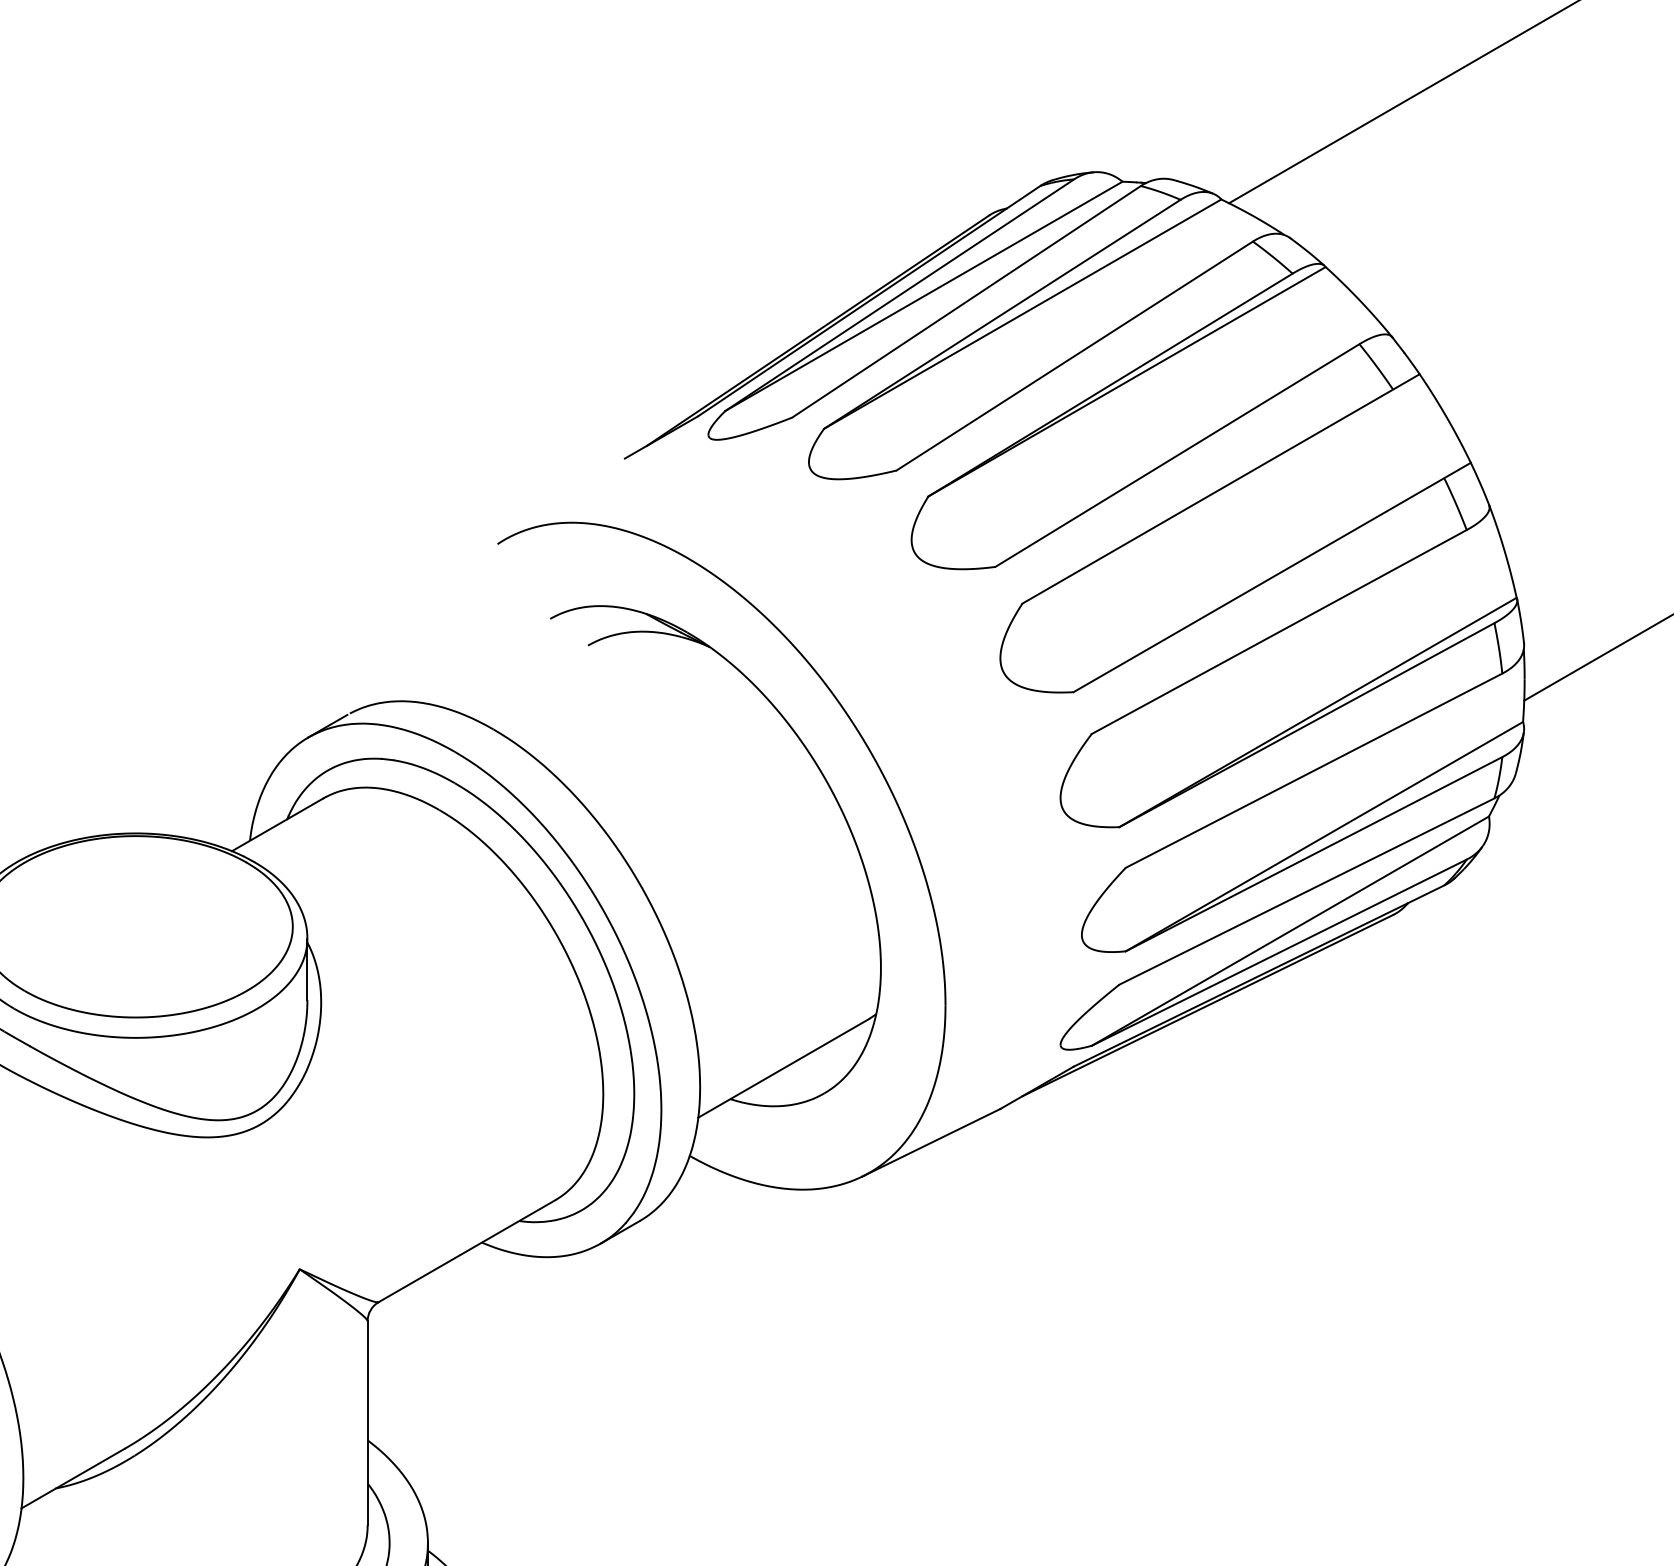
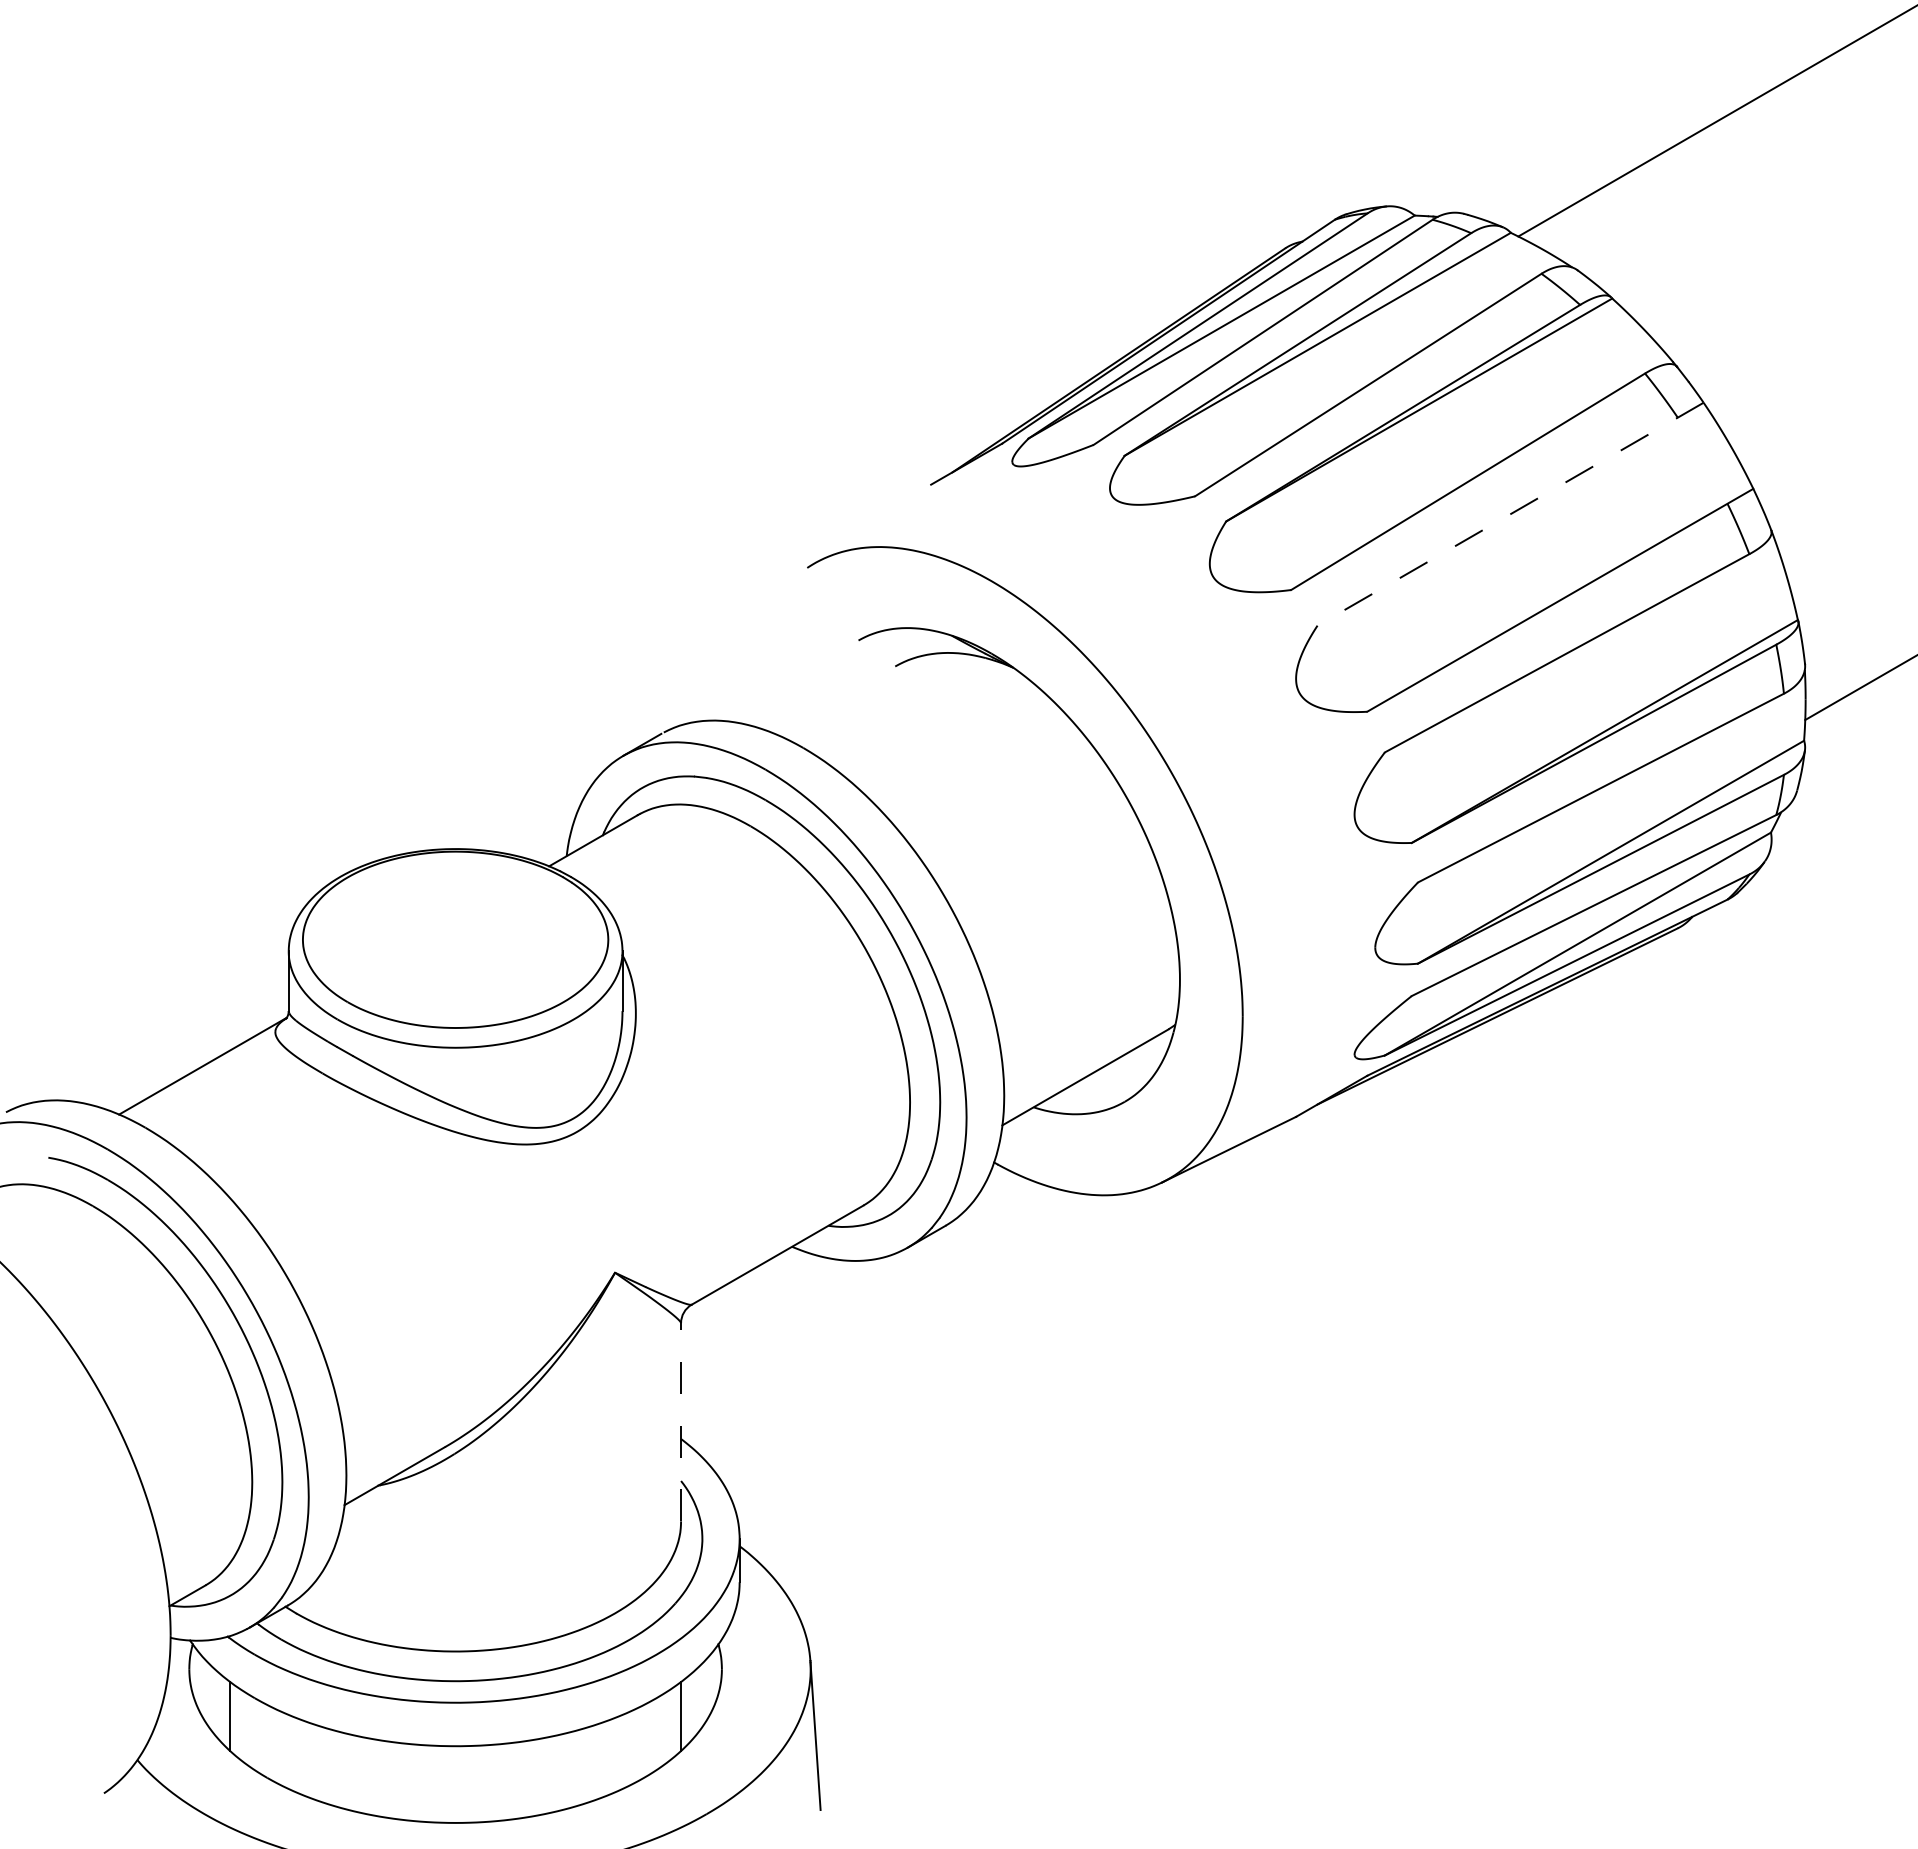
line: (1220, 489) -> (1510, 514), solid -> dashed
line: (368, 1422) -> (681, 1421), solid -> dashed

